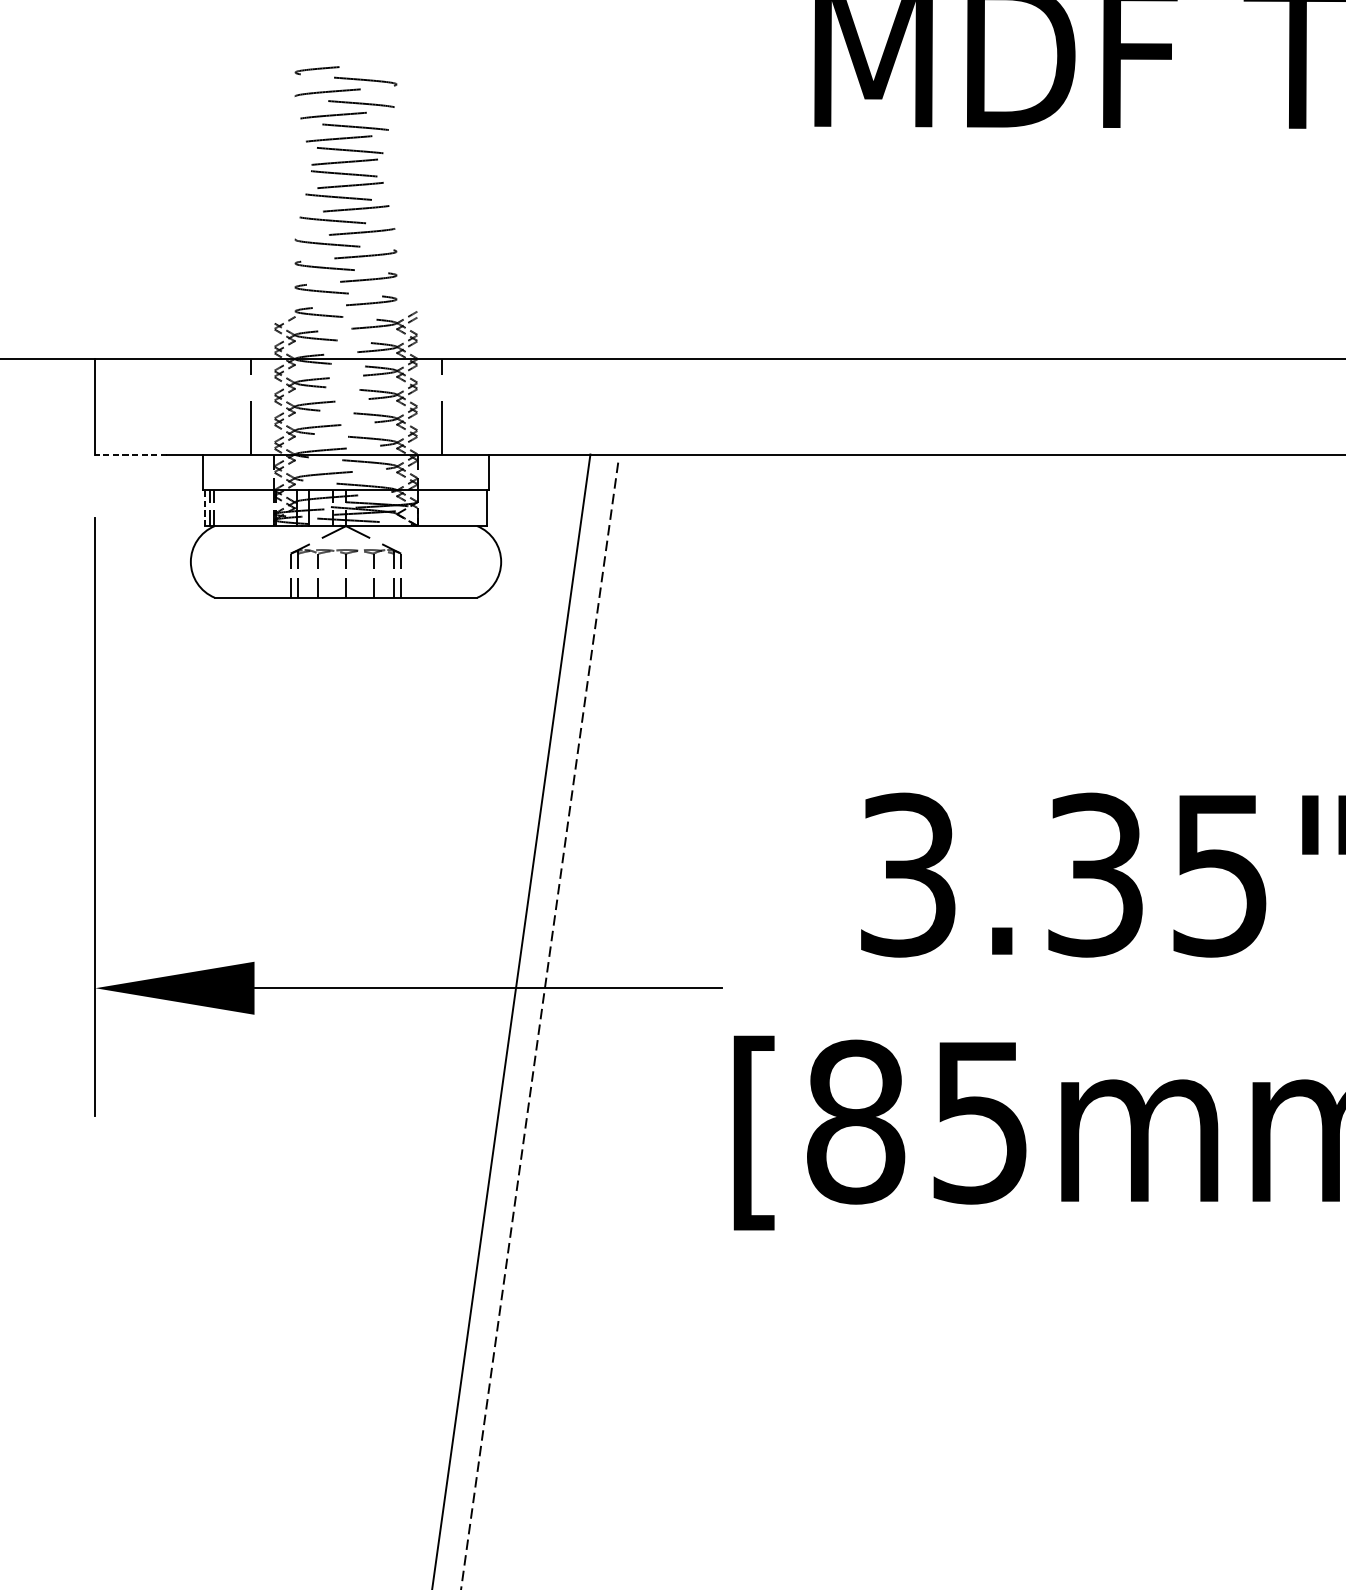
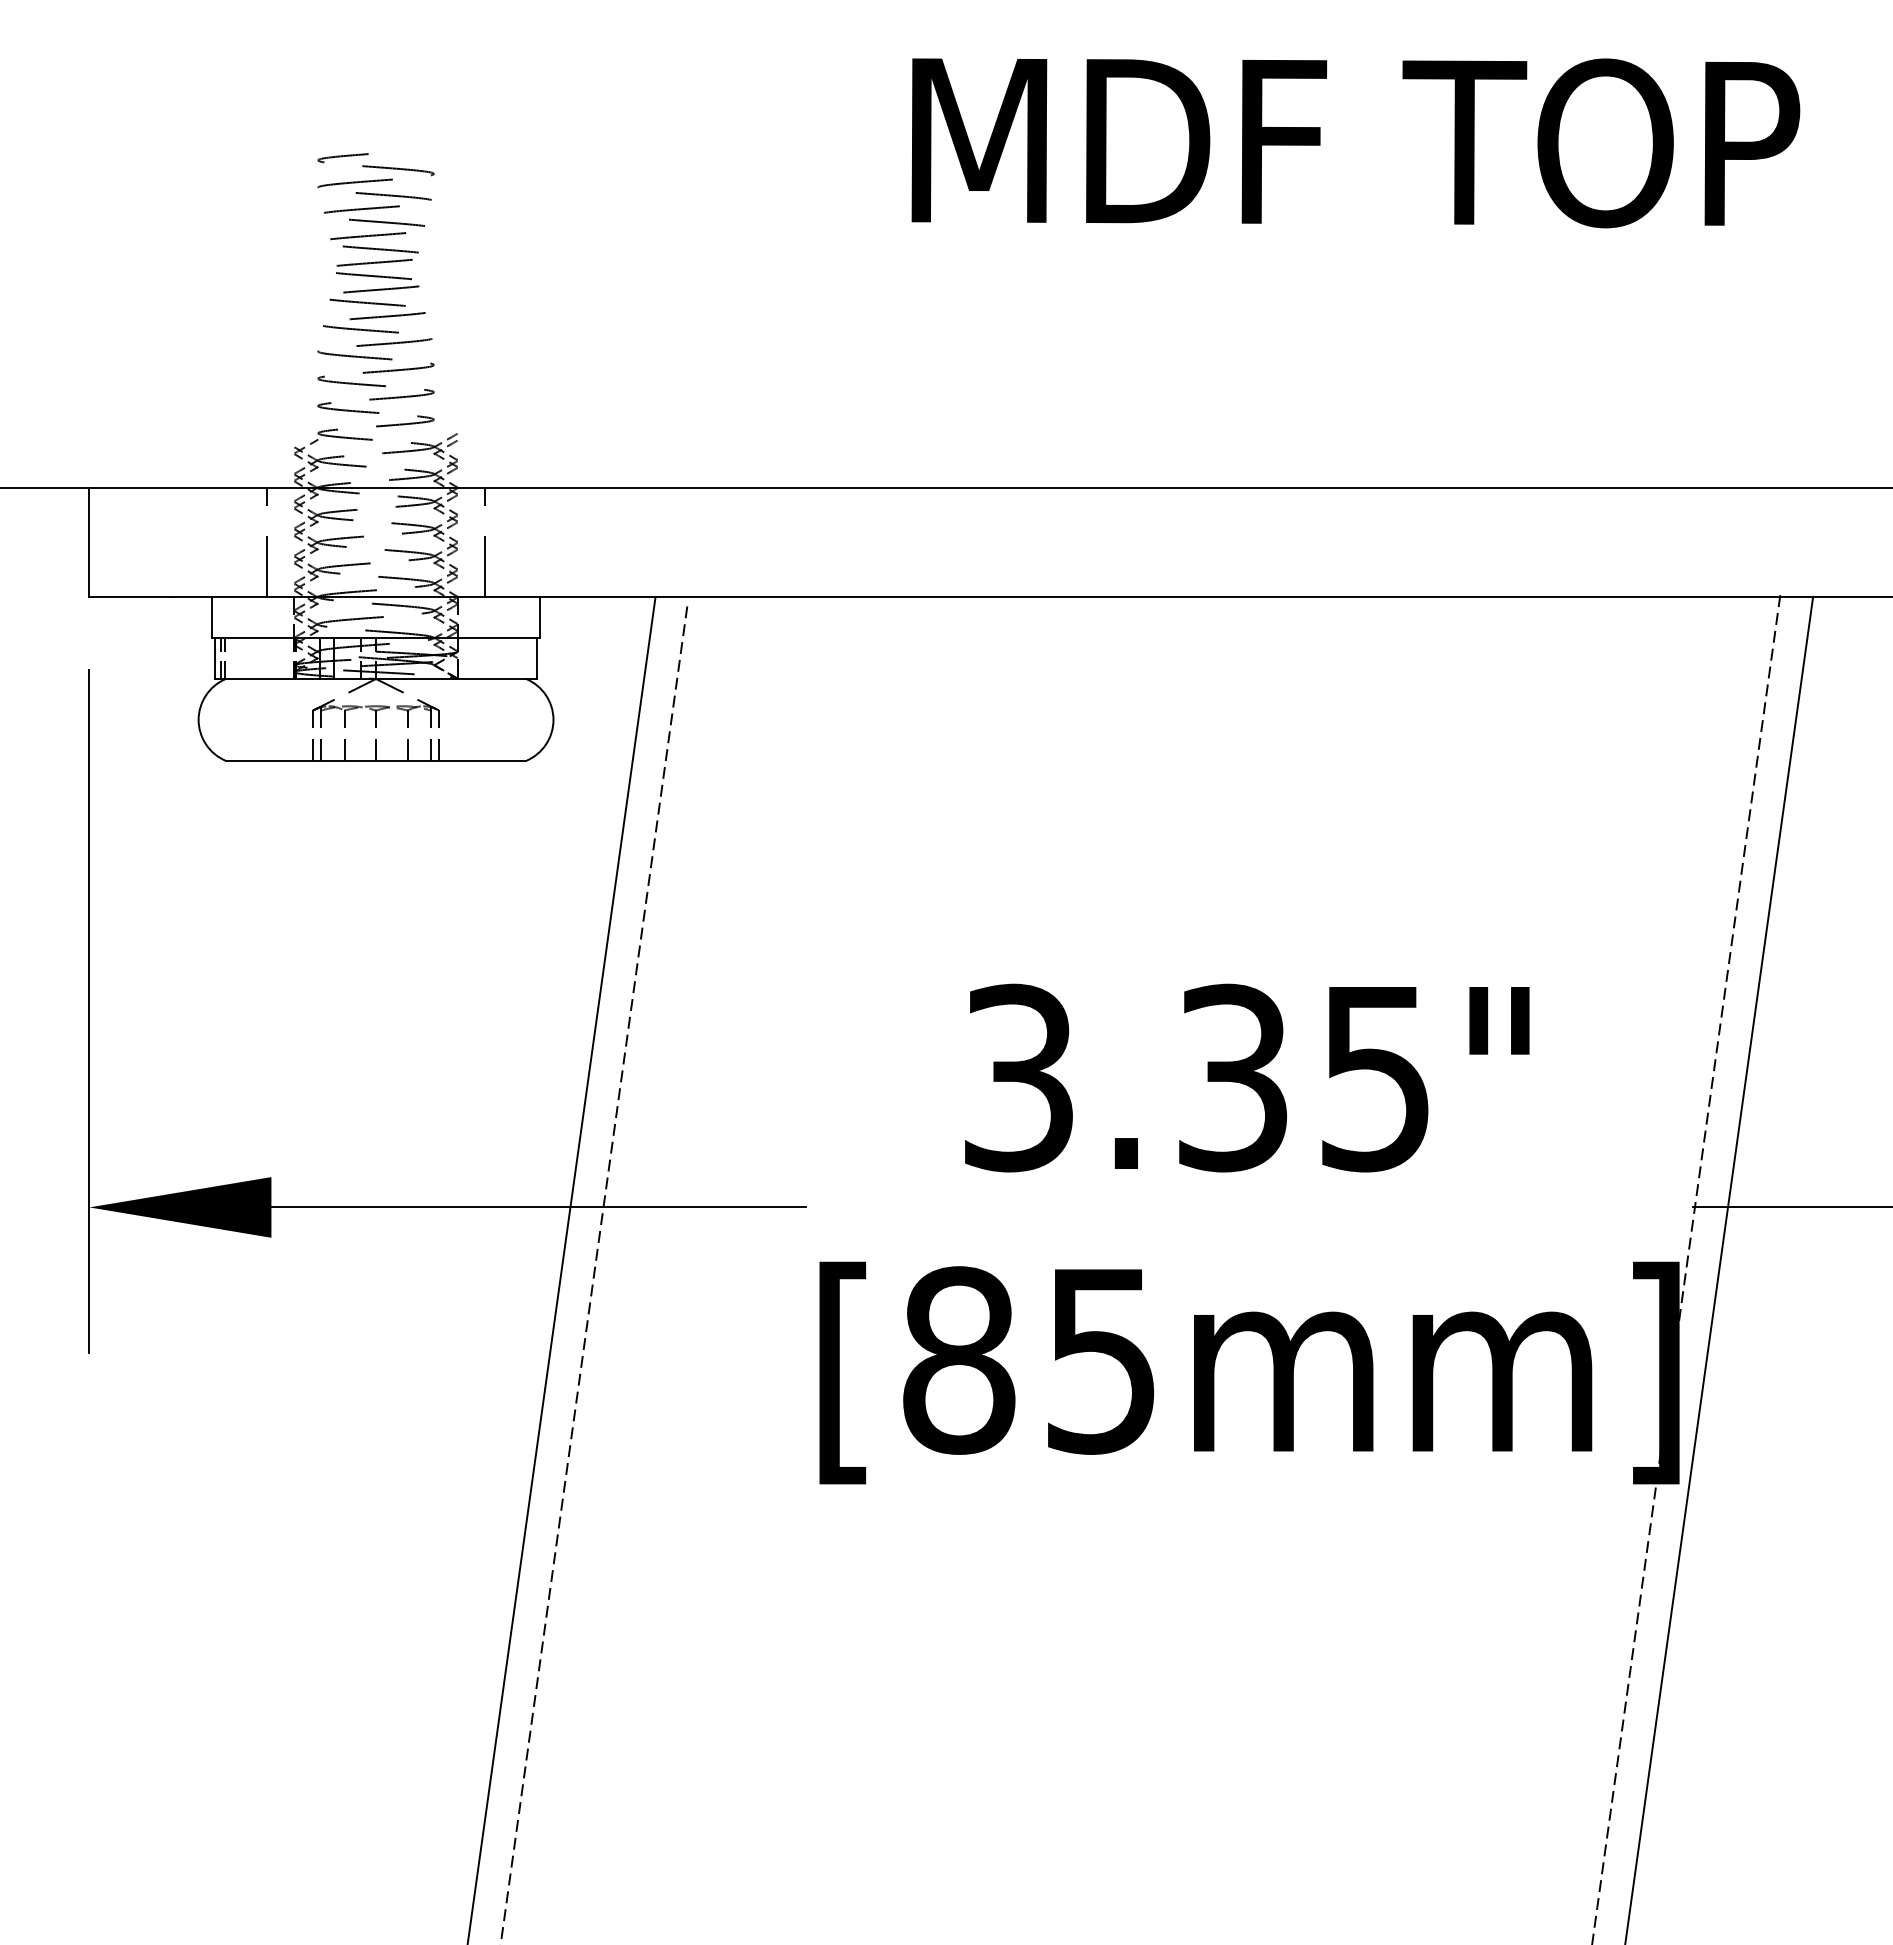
line: (131, 454) -> (130, 597), dashed -> solid
line: (205, 508) -> (215, 658), dashed -> solid

